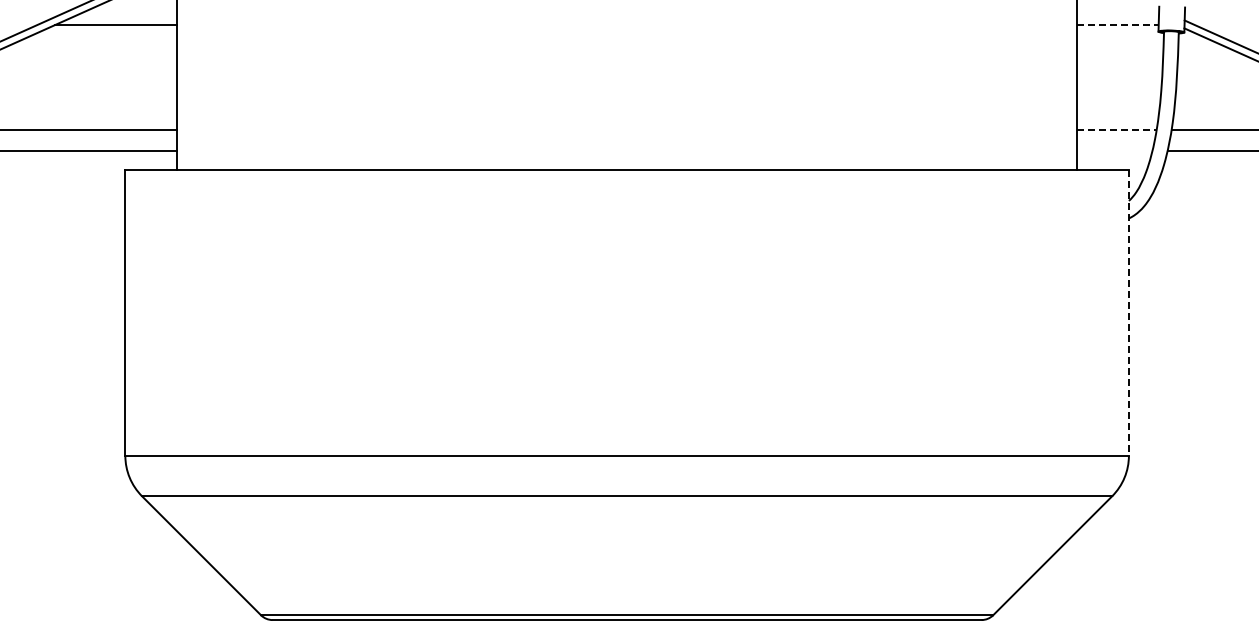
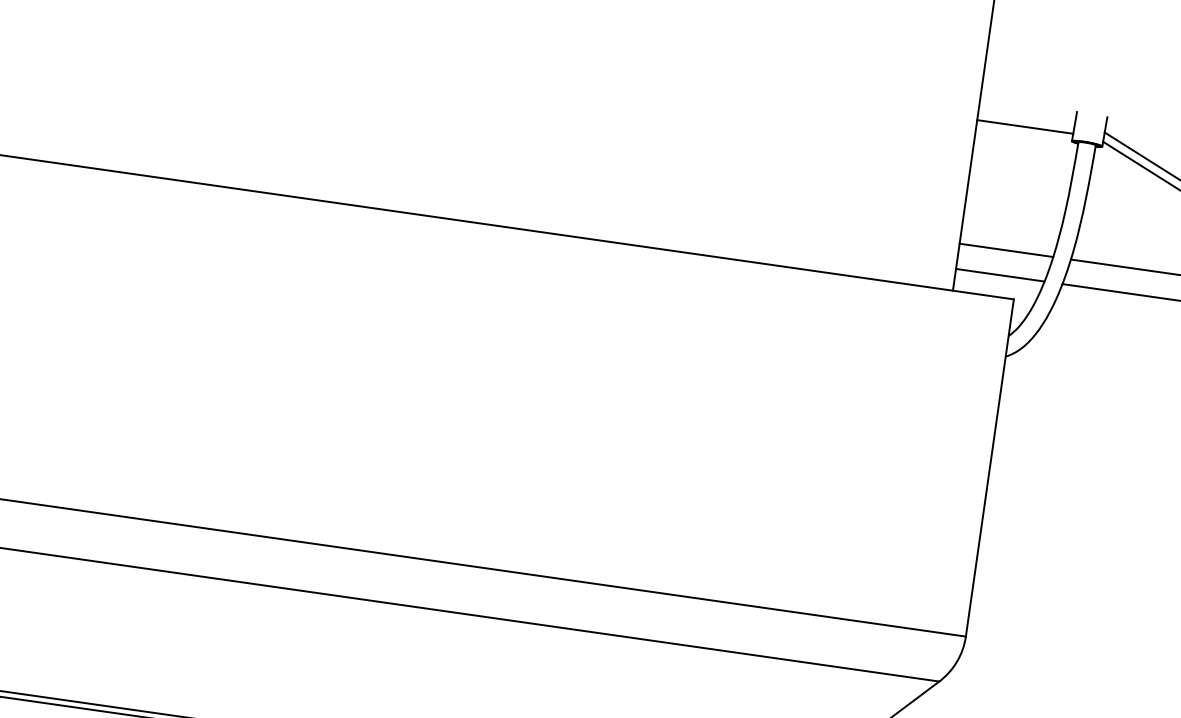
line: (1117, 25) -> (1024, 127), dashed -> solid
line: (1116, 130) -> (1005, 250), dashed -> solid
line: (1114, 151) -> (999, 275), added
line: (1128, 312) -> (989, 467), dashed -> solid

